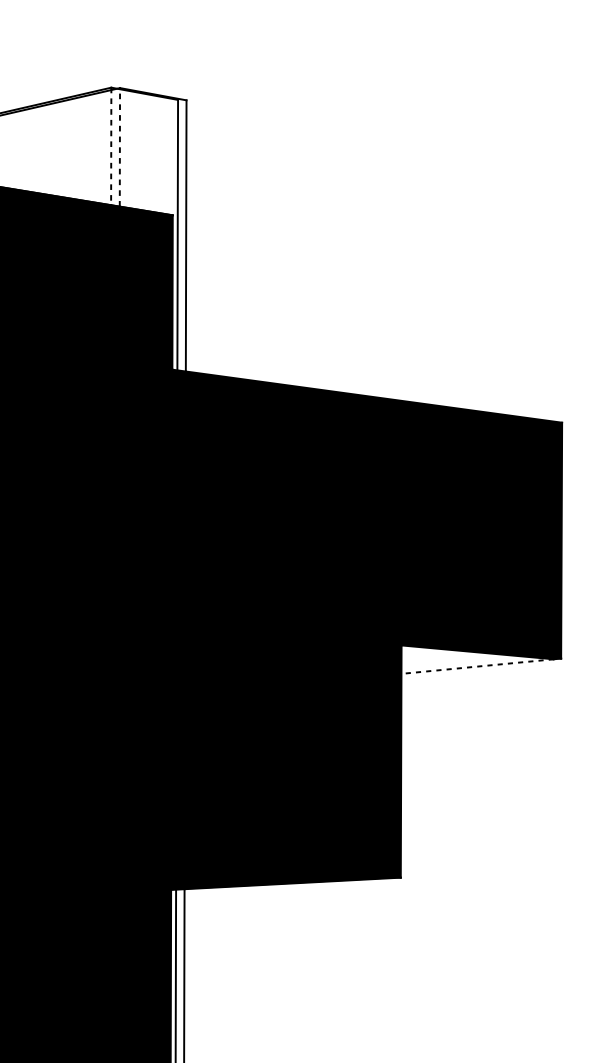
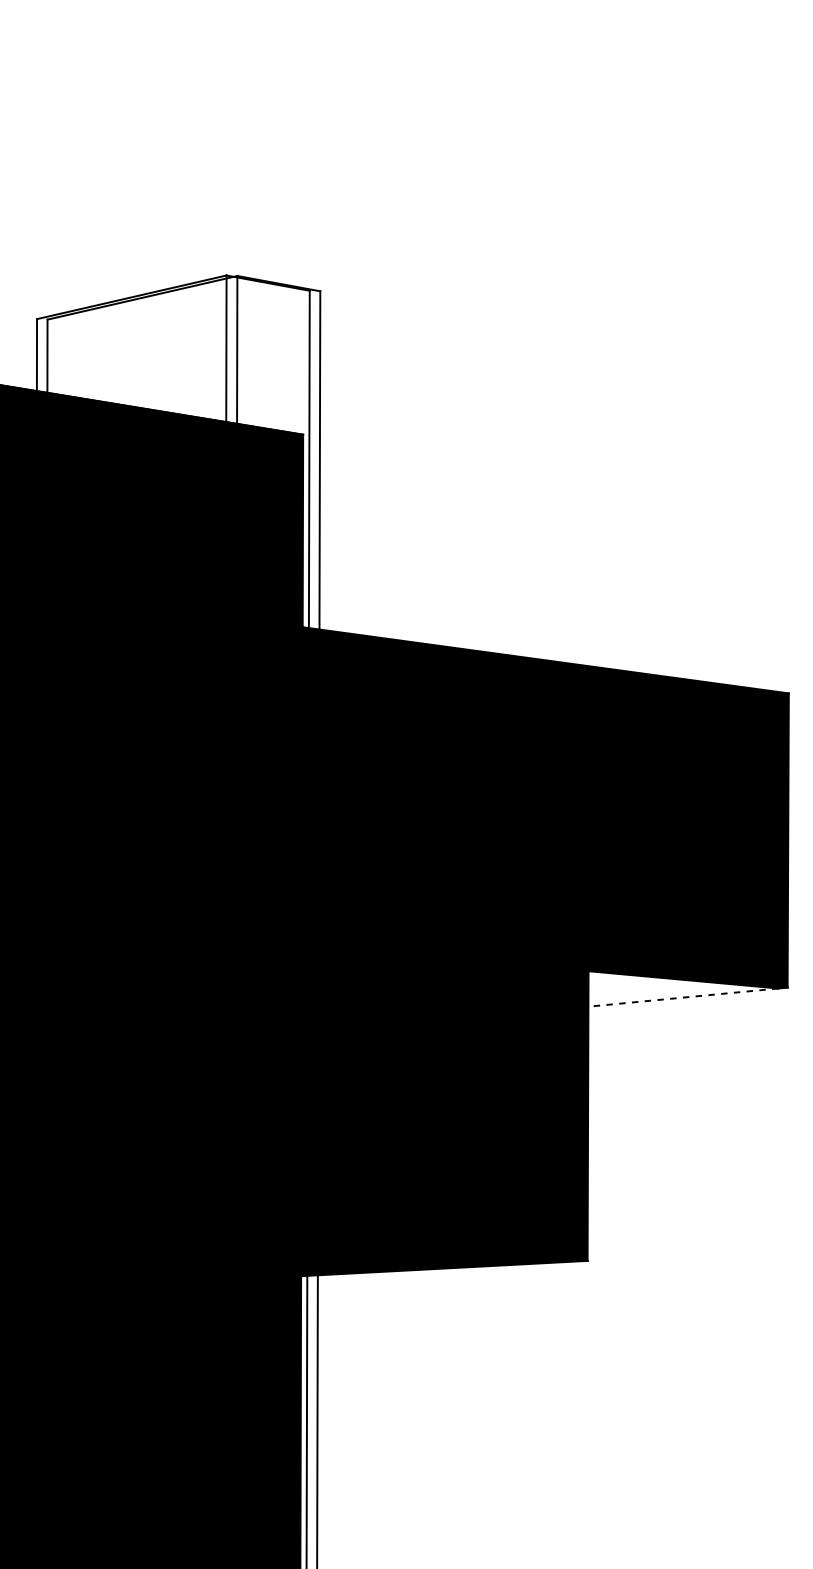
line: (111, 147) -> (226, 349), dashed -> solid
line: (120, 147) -> (237, 349), dashed -> solid

